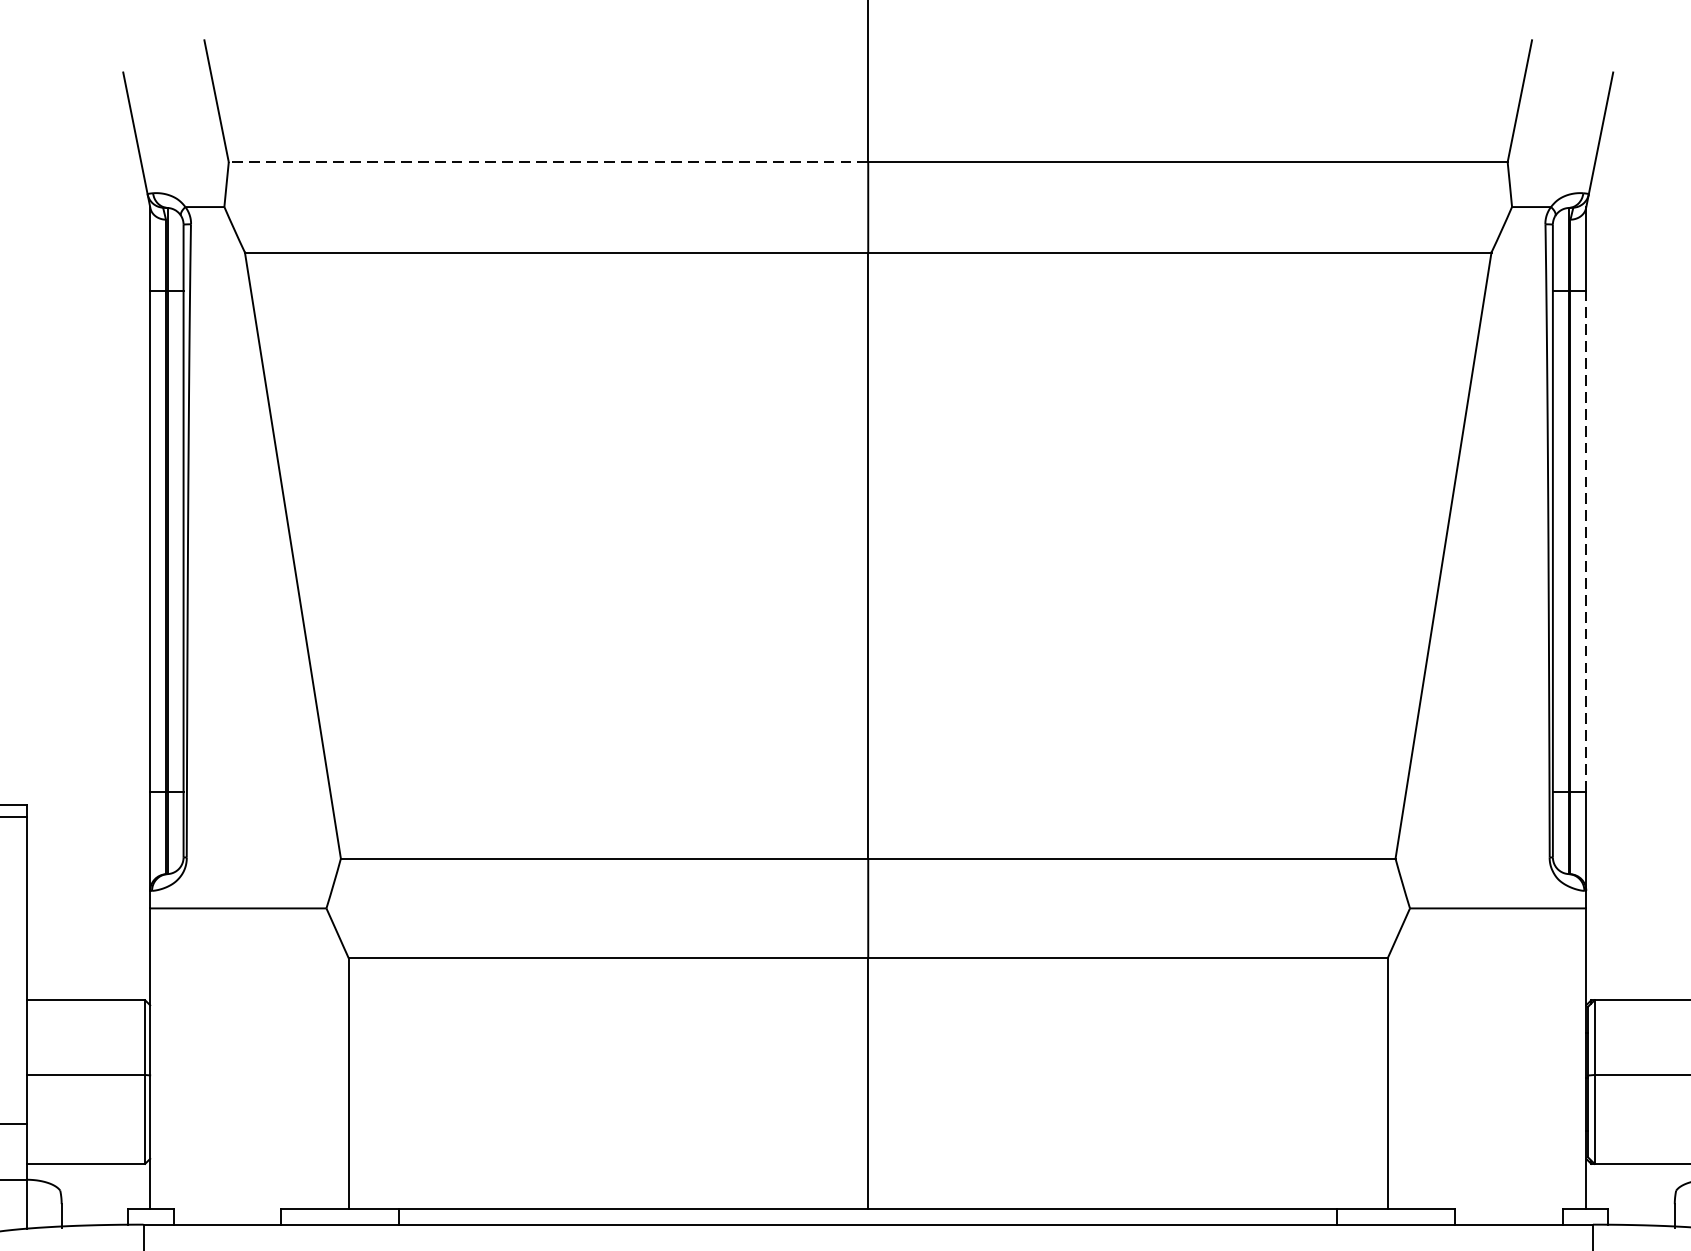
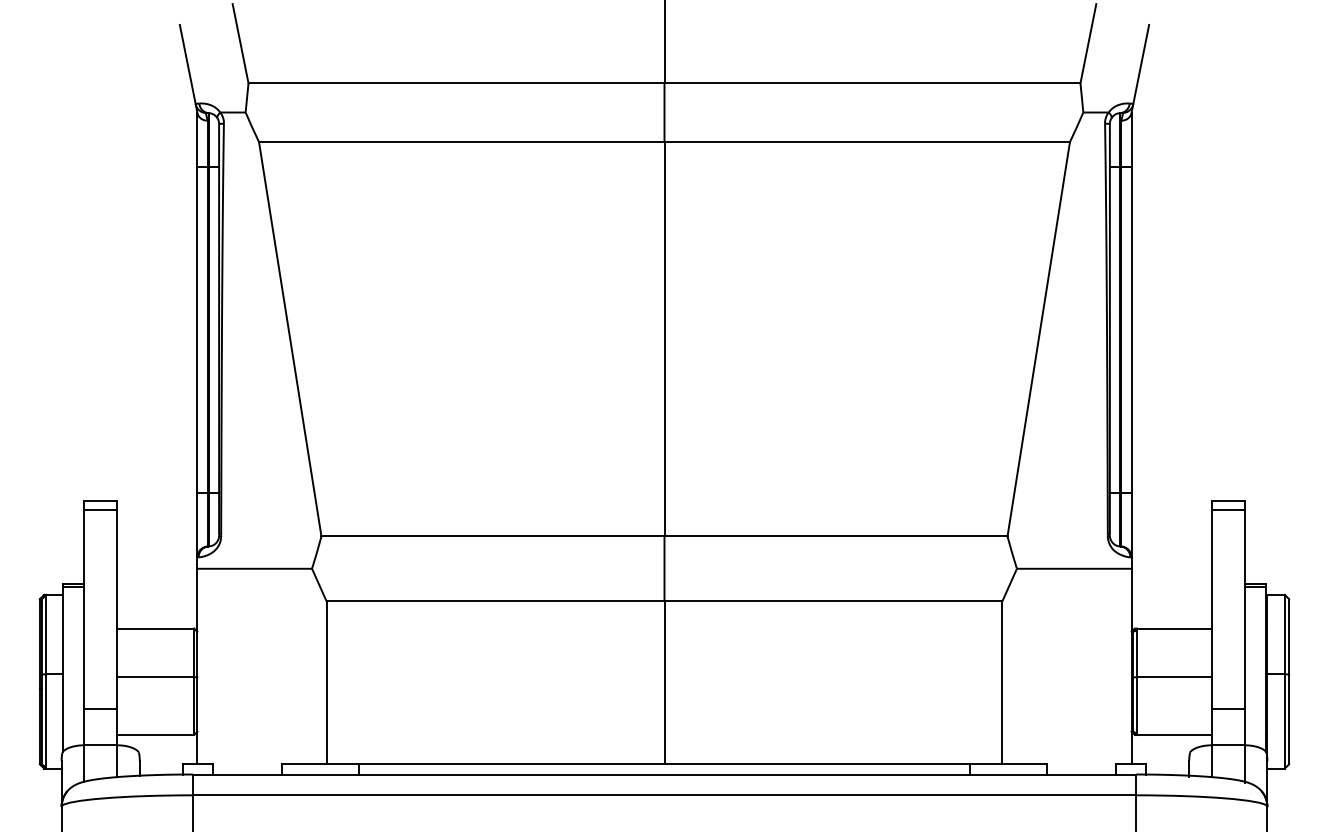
line: (548, 162) -> (456, 83), dashed -> solid
line: (1586, 540) -> (1131, 329), dashed -> solid

